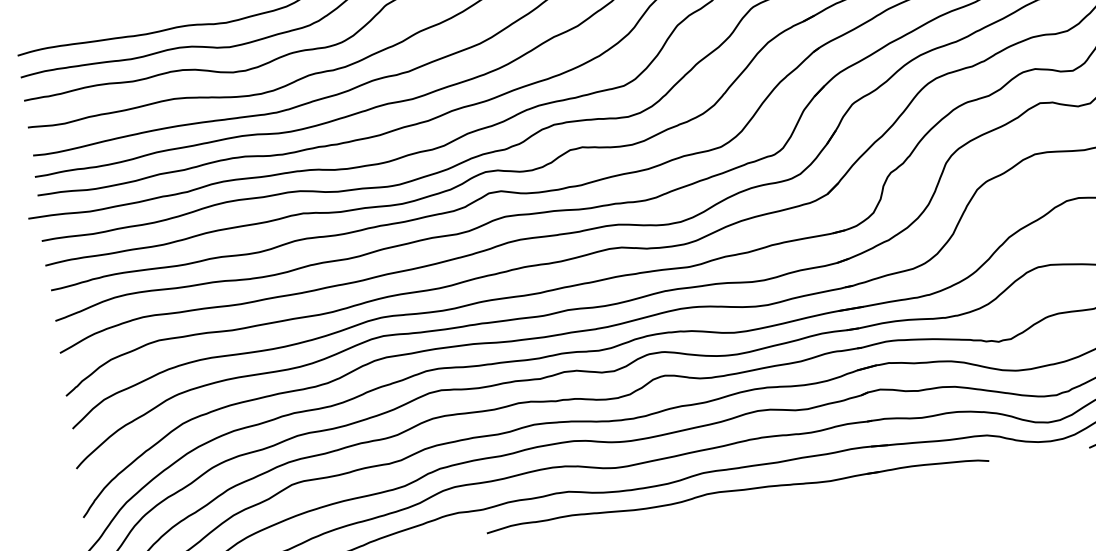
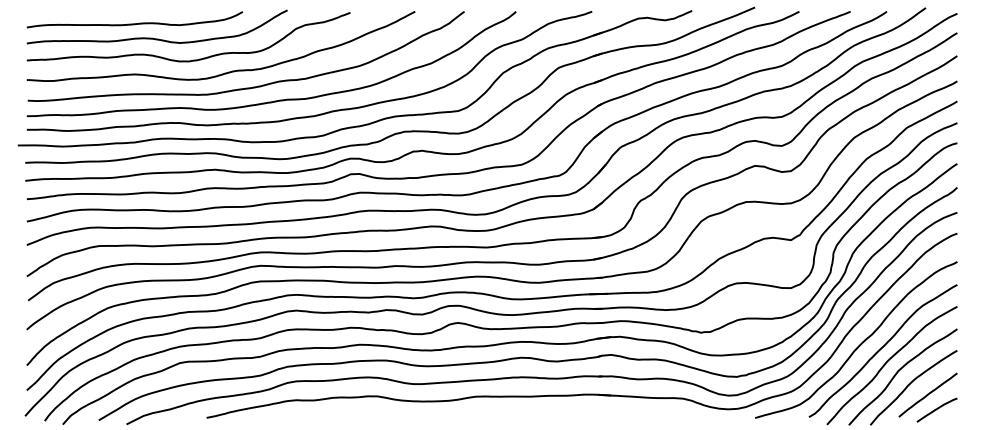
part: (737, 492) -> (498, 414), removed

